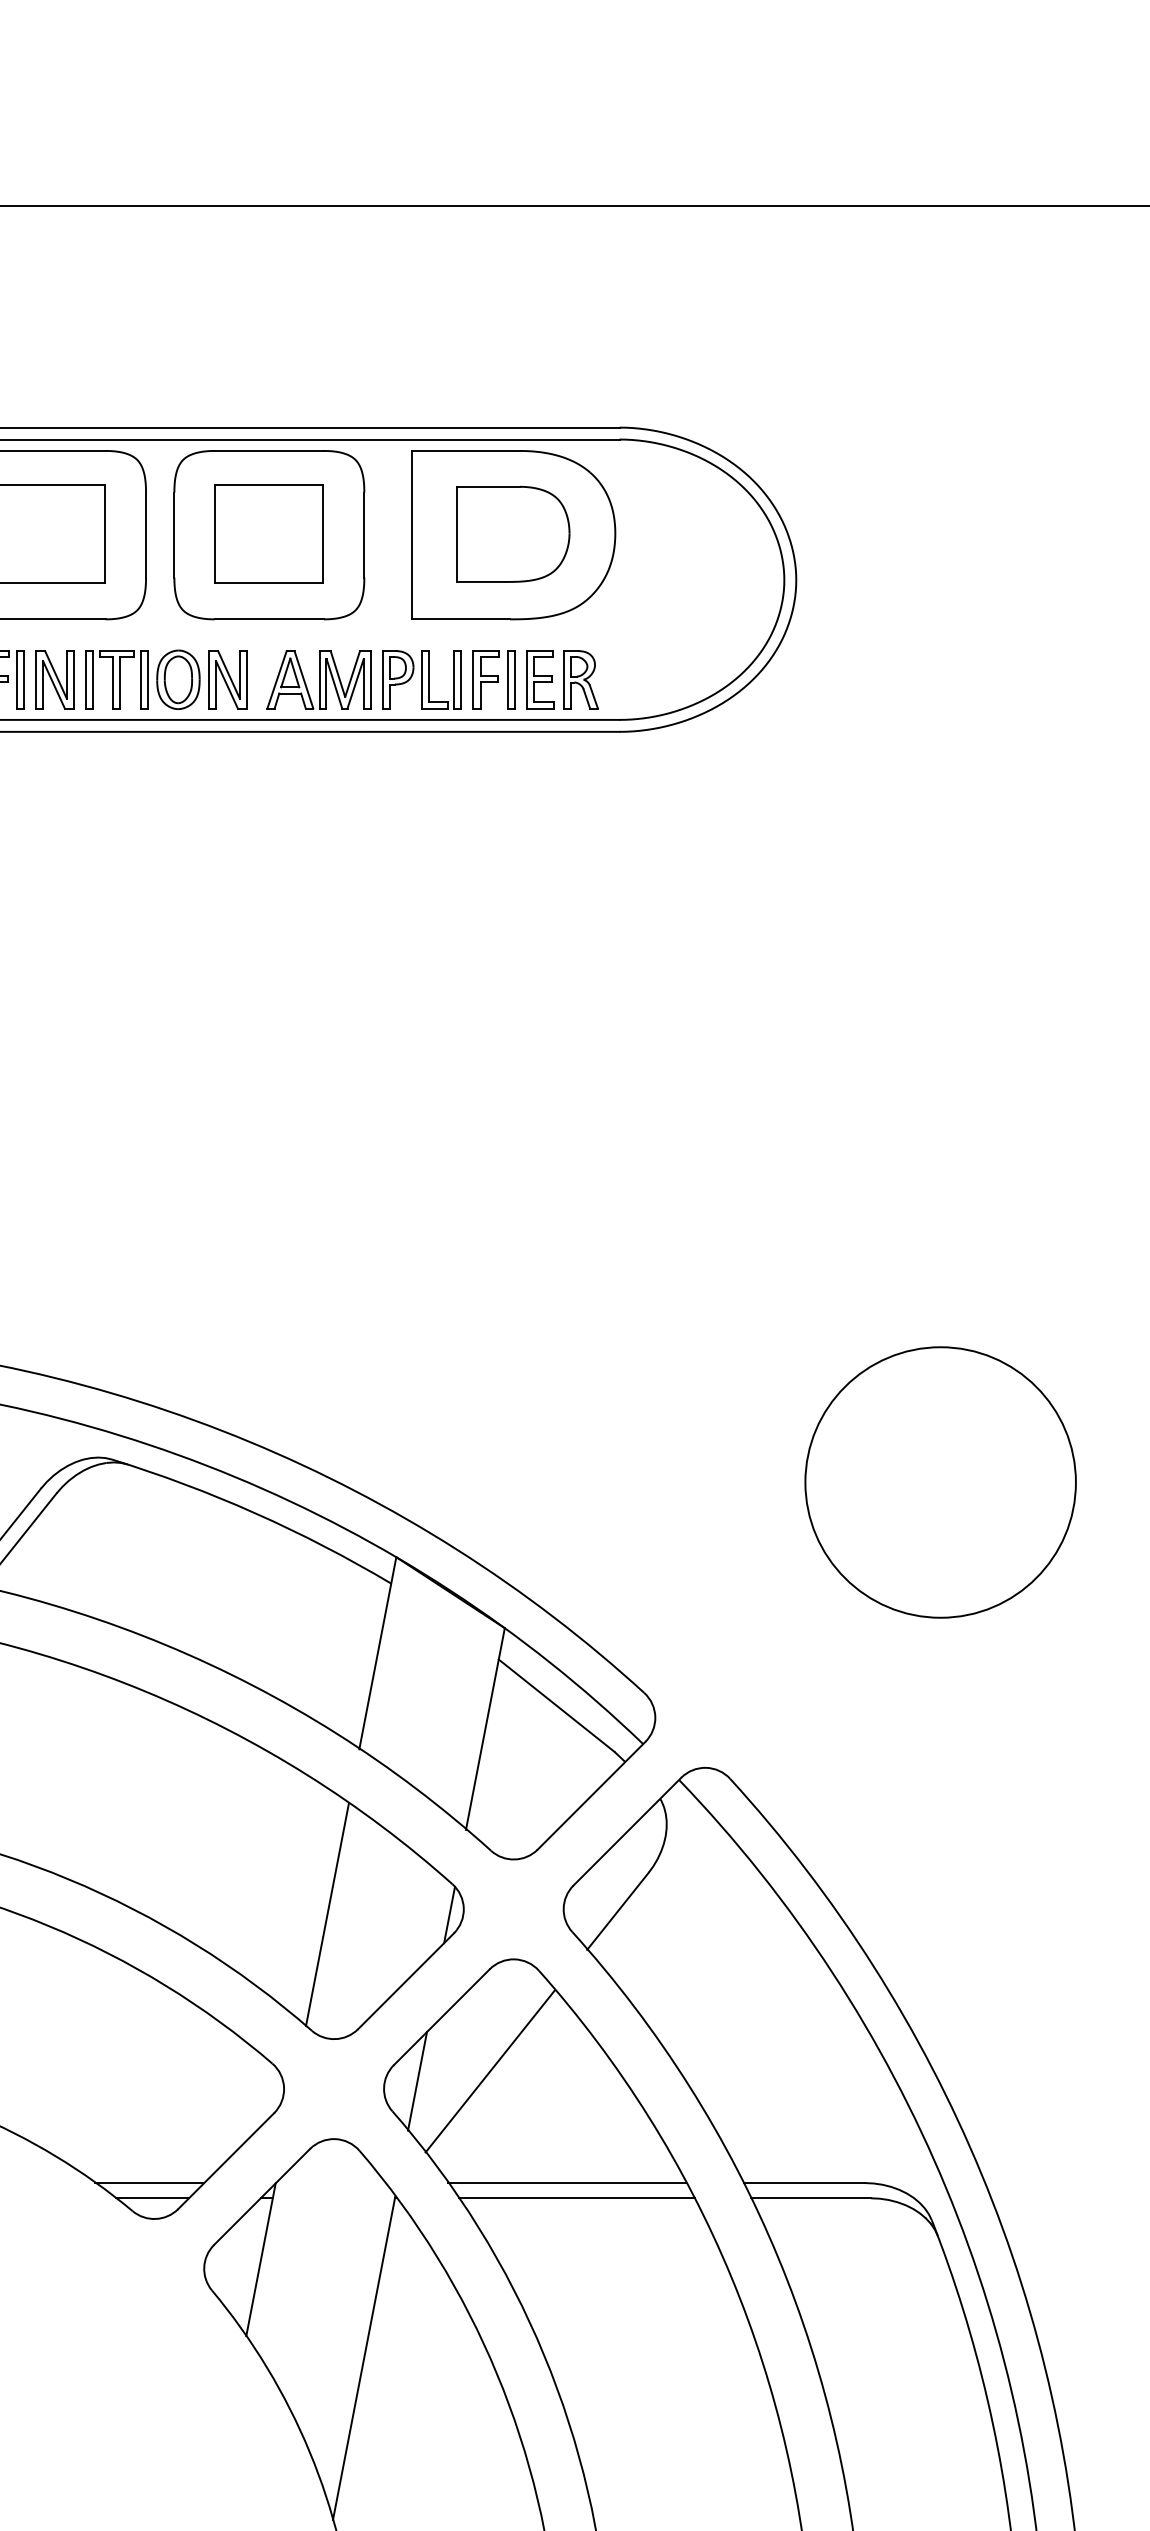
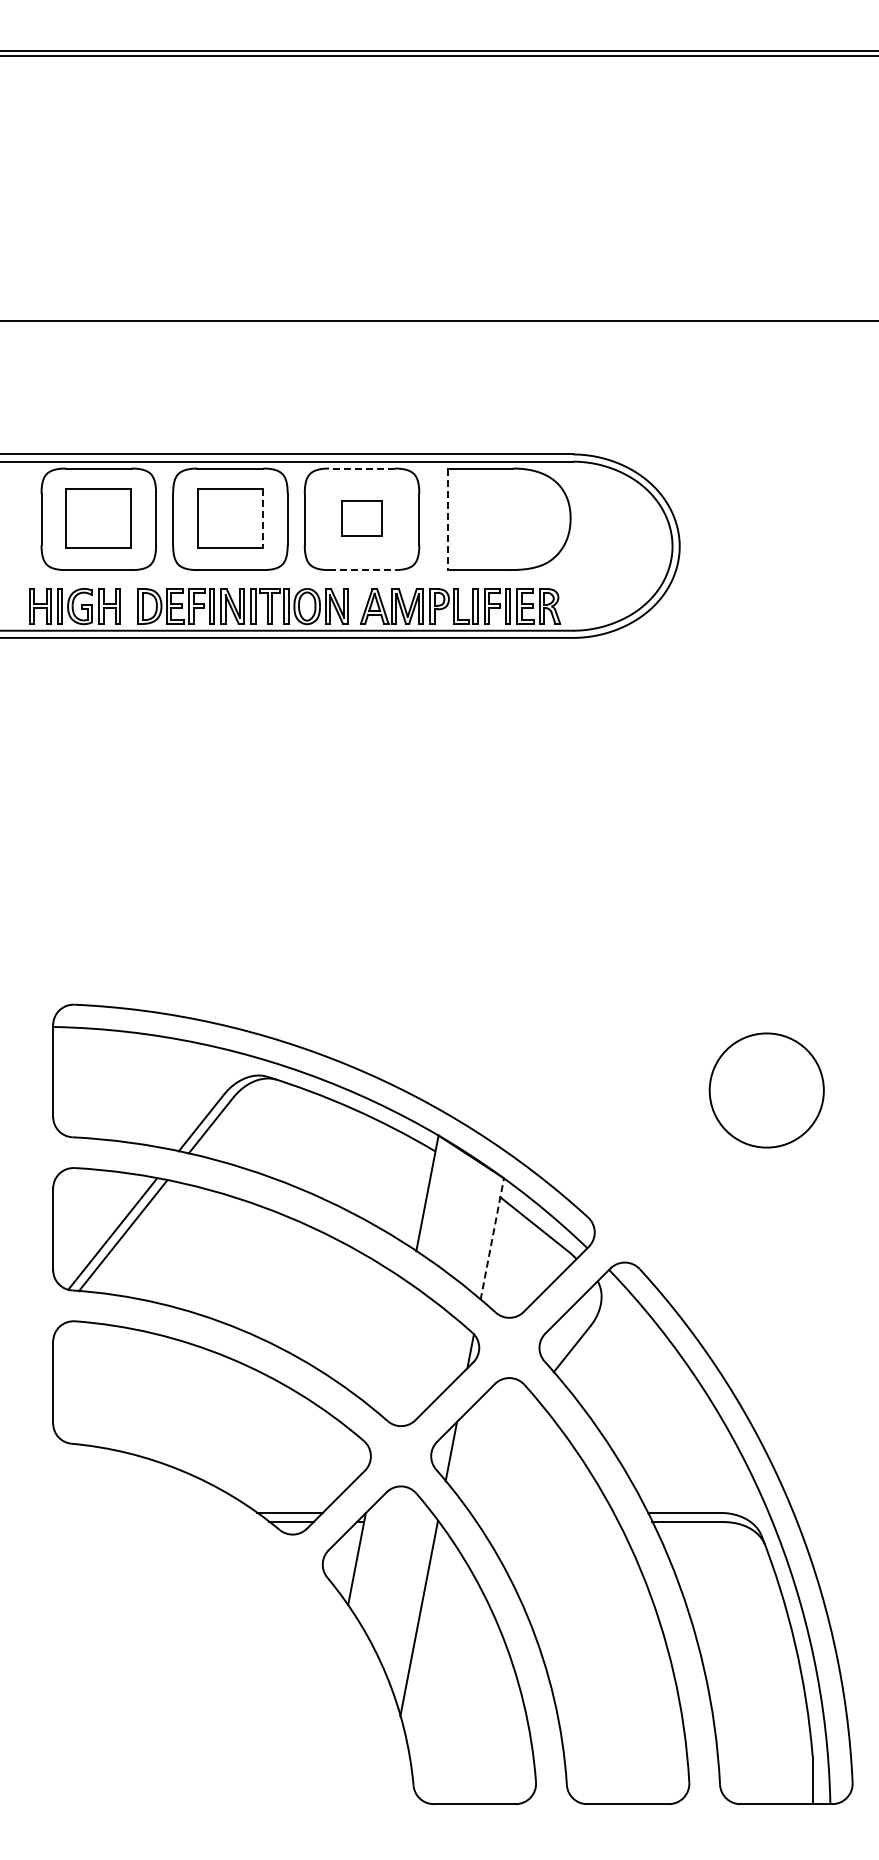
line: (268, 450) -> (361, 468), solid -> dashed
line: (105, 533) -> (263, 518), solid -> dashed
part: (268, 533) -> (361, 518), size x0.6
part: (512, 533) -> (508, 518), removed
line: (412, 535) -> (448, 519), solid -> dashed
line: (268, 620) -> (361, 570), solid -> dashed
circle: (940, 1482) -> (766, 1090), size x0.7
line: (485, 1729) -> (492, 1239), solid -> dashed
line: (326, 1915) -> (396, 1351), removed
line: (490, 2071) -> (495, 1445), removed
line: (567, 2182) -> (541, 1512), removed
line: (576, 2198) -> (547, 1522), removed

